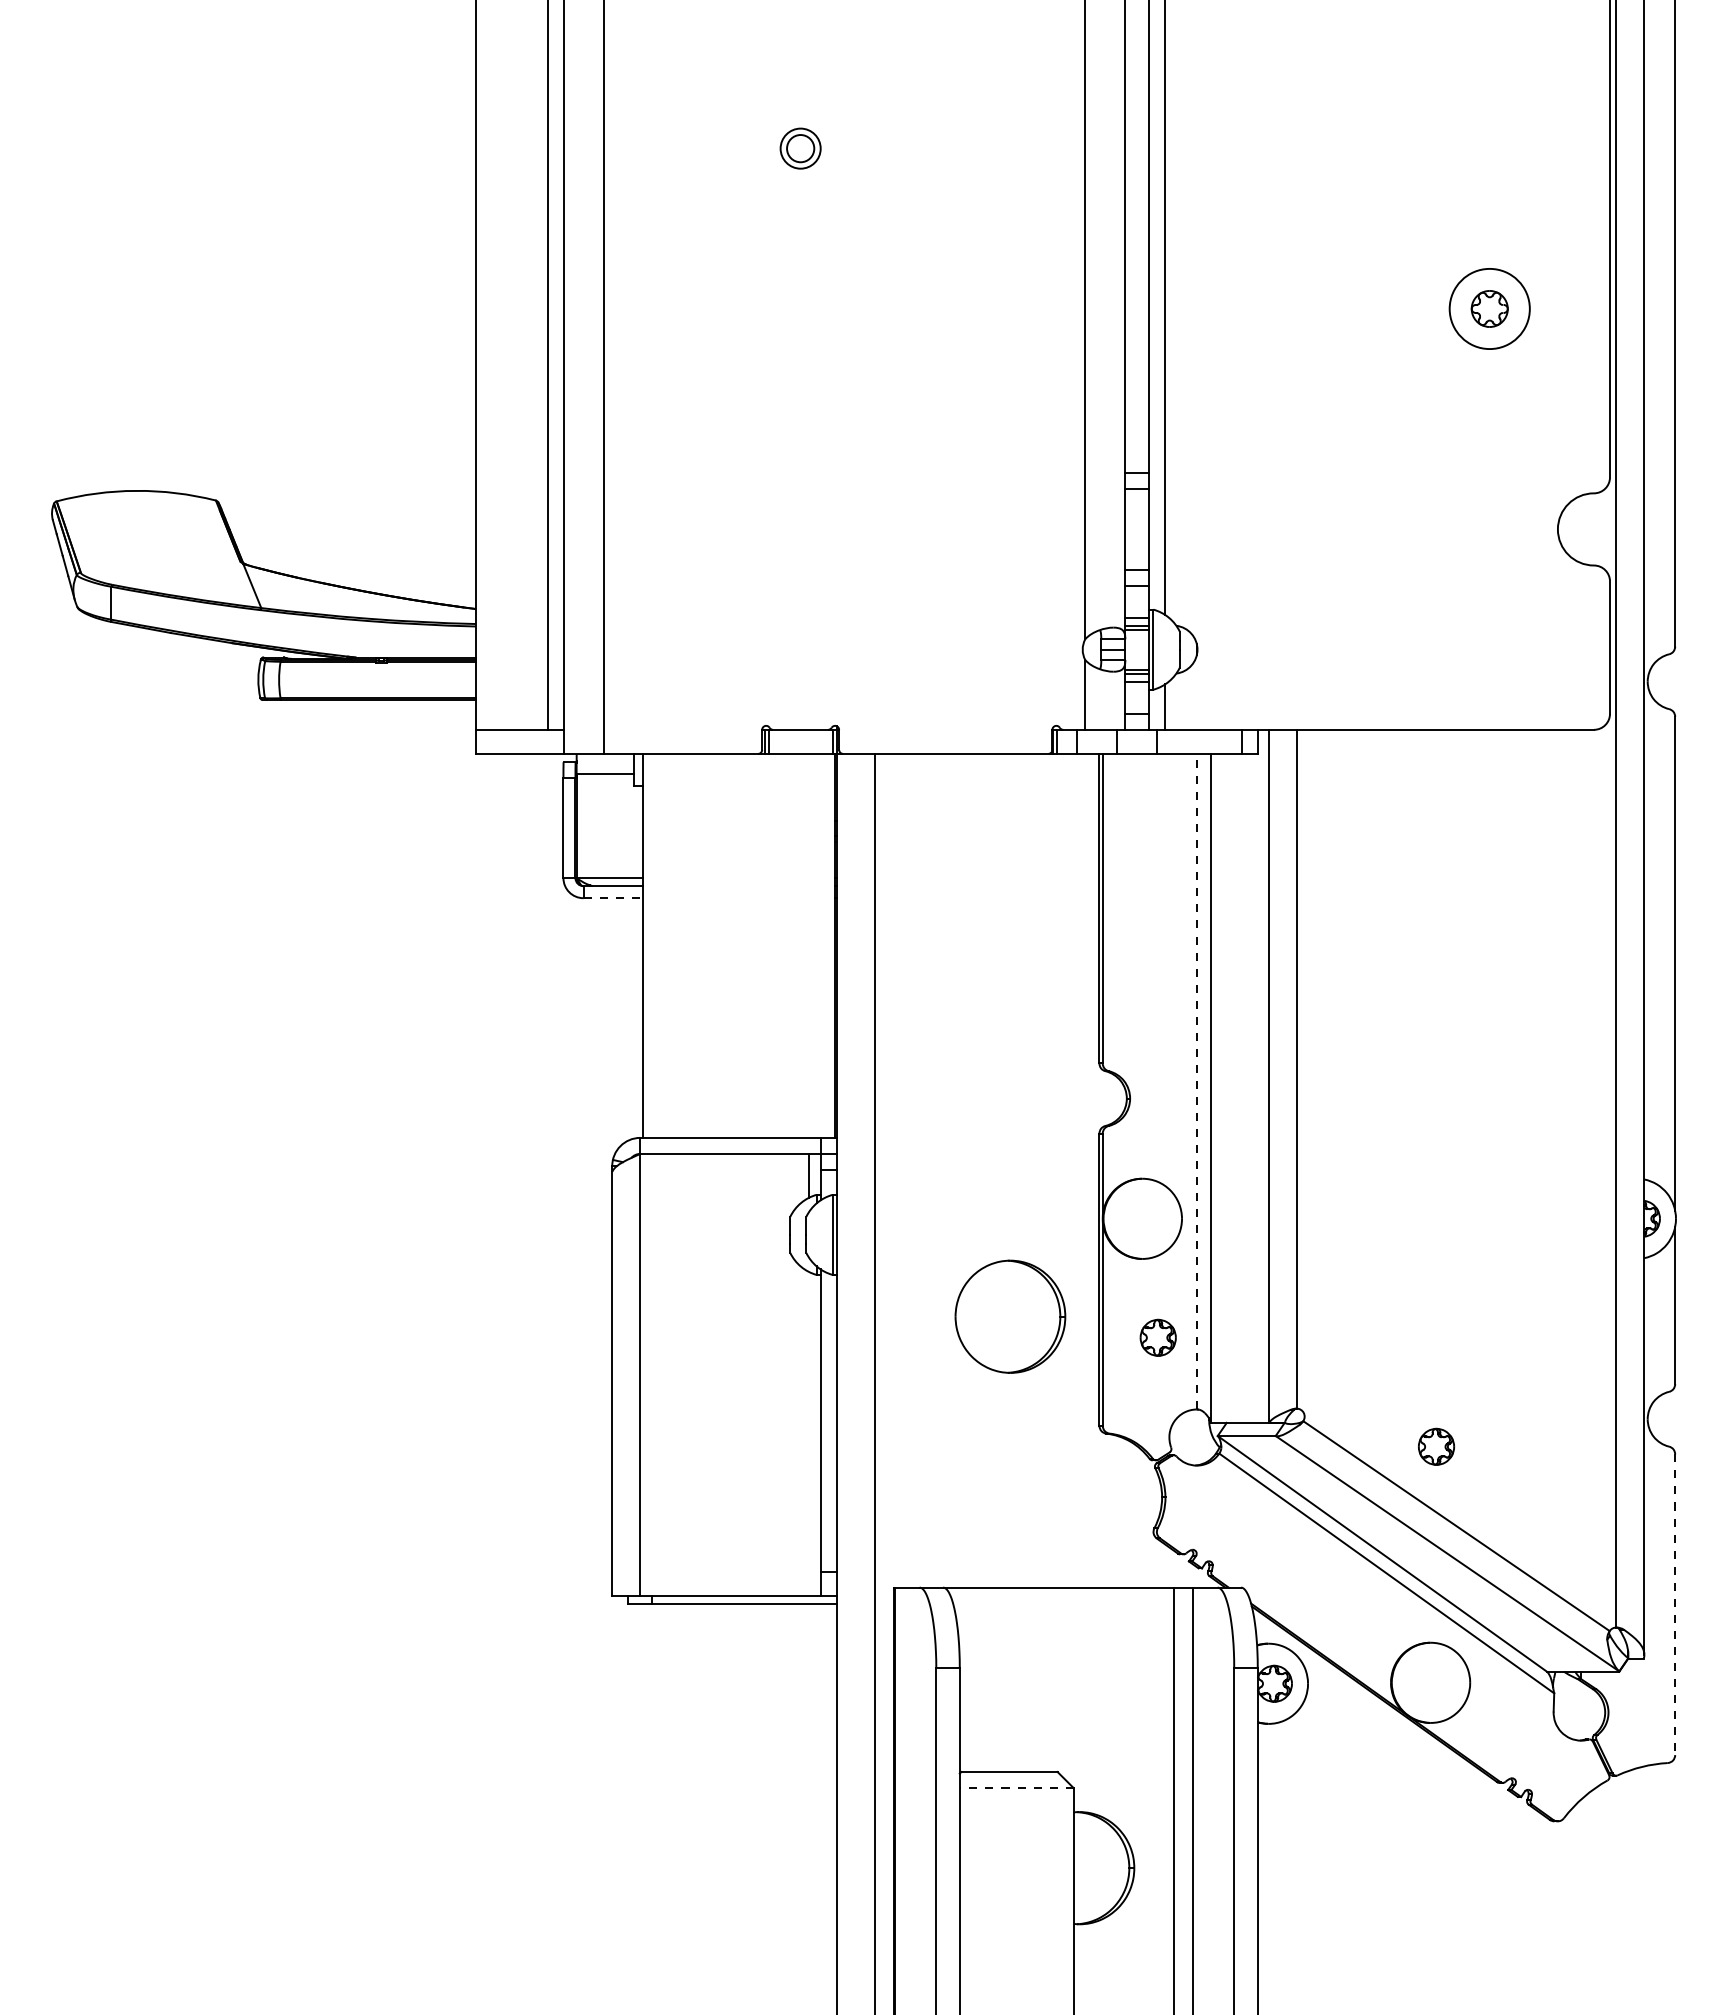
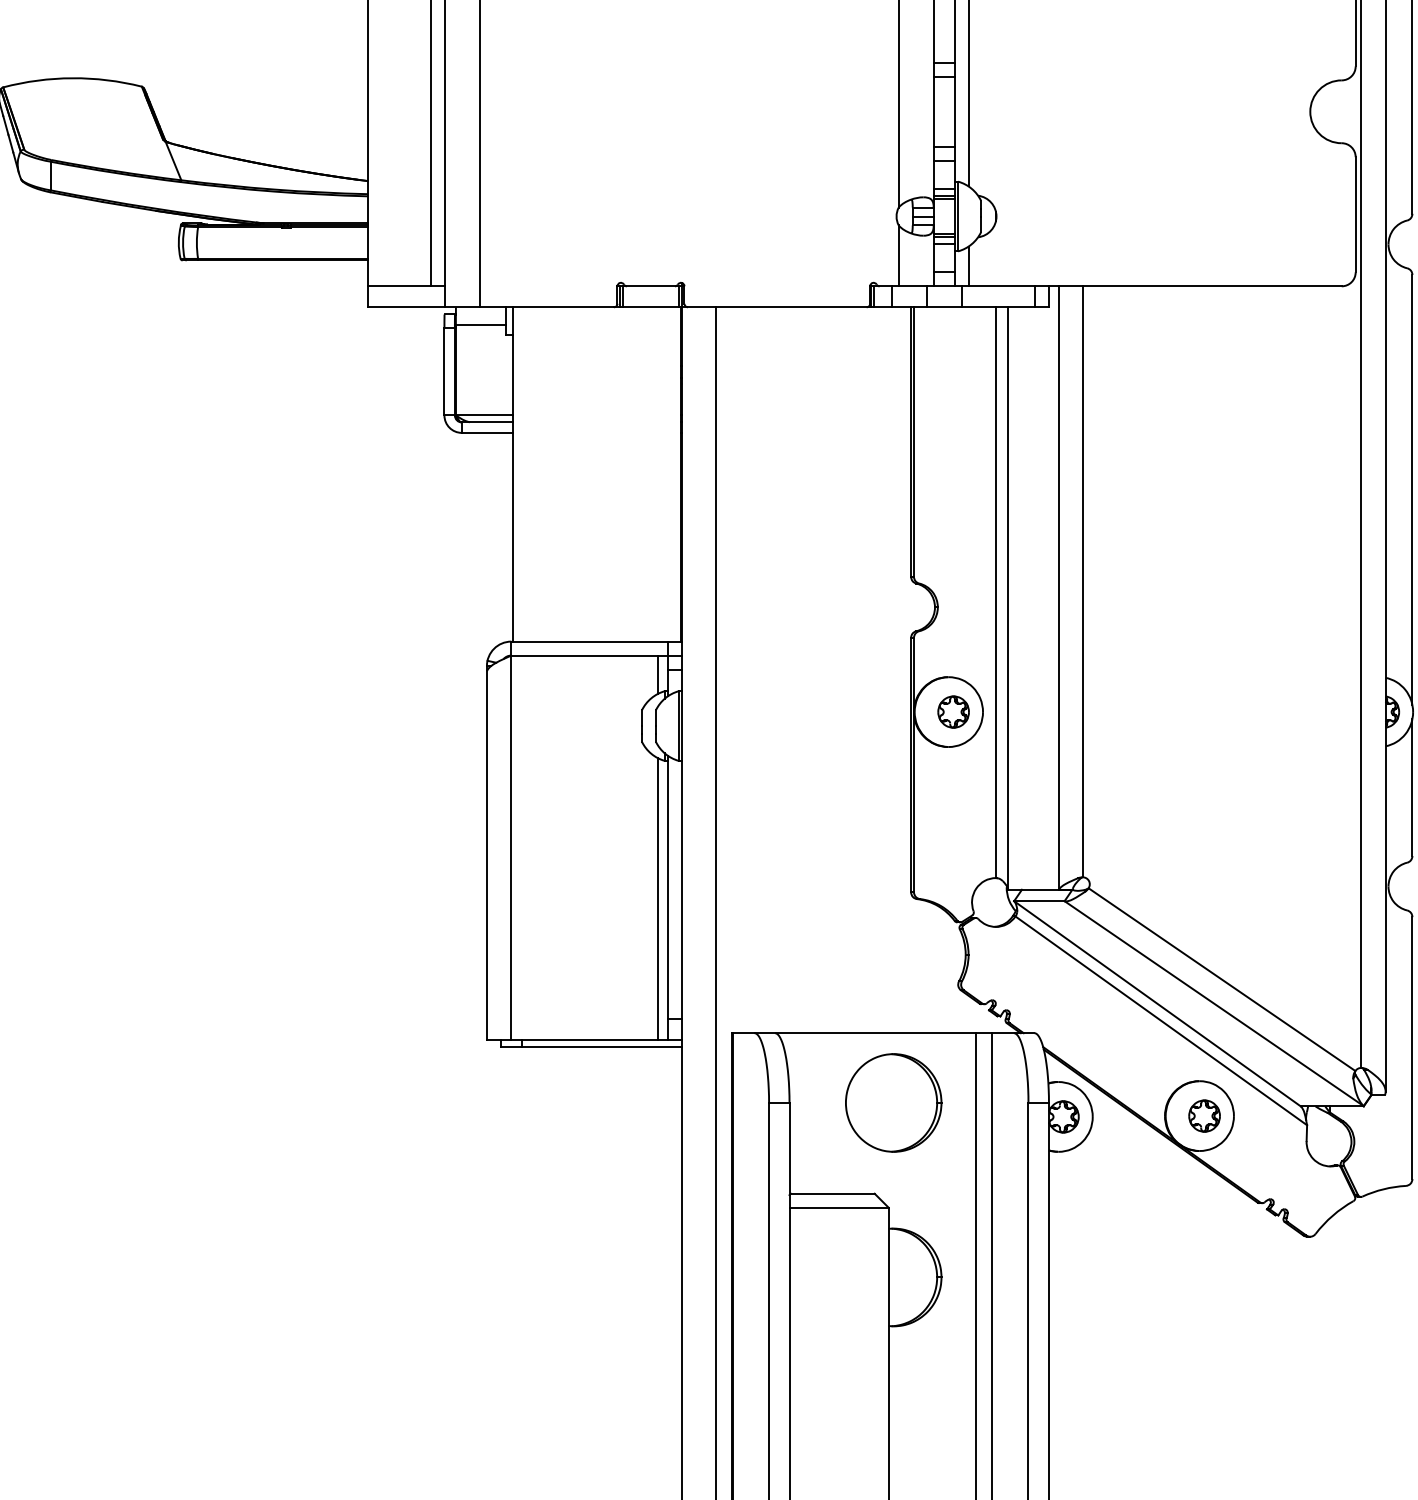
line: (613, 898) -> (488, 433), dashed -> solid
line: (1196, 1081) -> (995, 592), dashed -> solid
part: (1010, 1316) -> (893, 1102), moved
part: (1157, 1337) -> (952, 711), moved
line: (808, 1433) -> (657, 898), added
part: (1436, 1446) -> (1204, 1115), moved
line: (1675, 1605) -> (1412, 1048), dashed -> solid
line: (1016, 1788) -> (838, 1208), dashed -> solid

